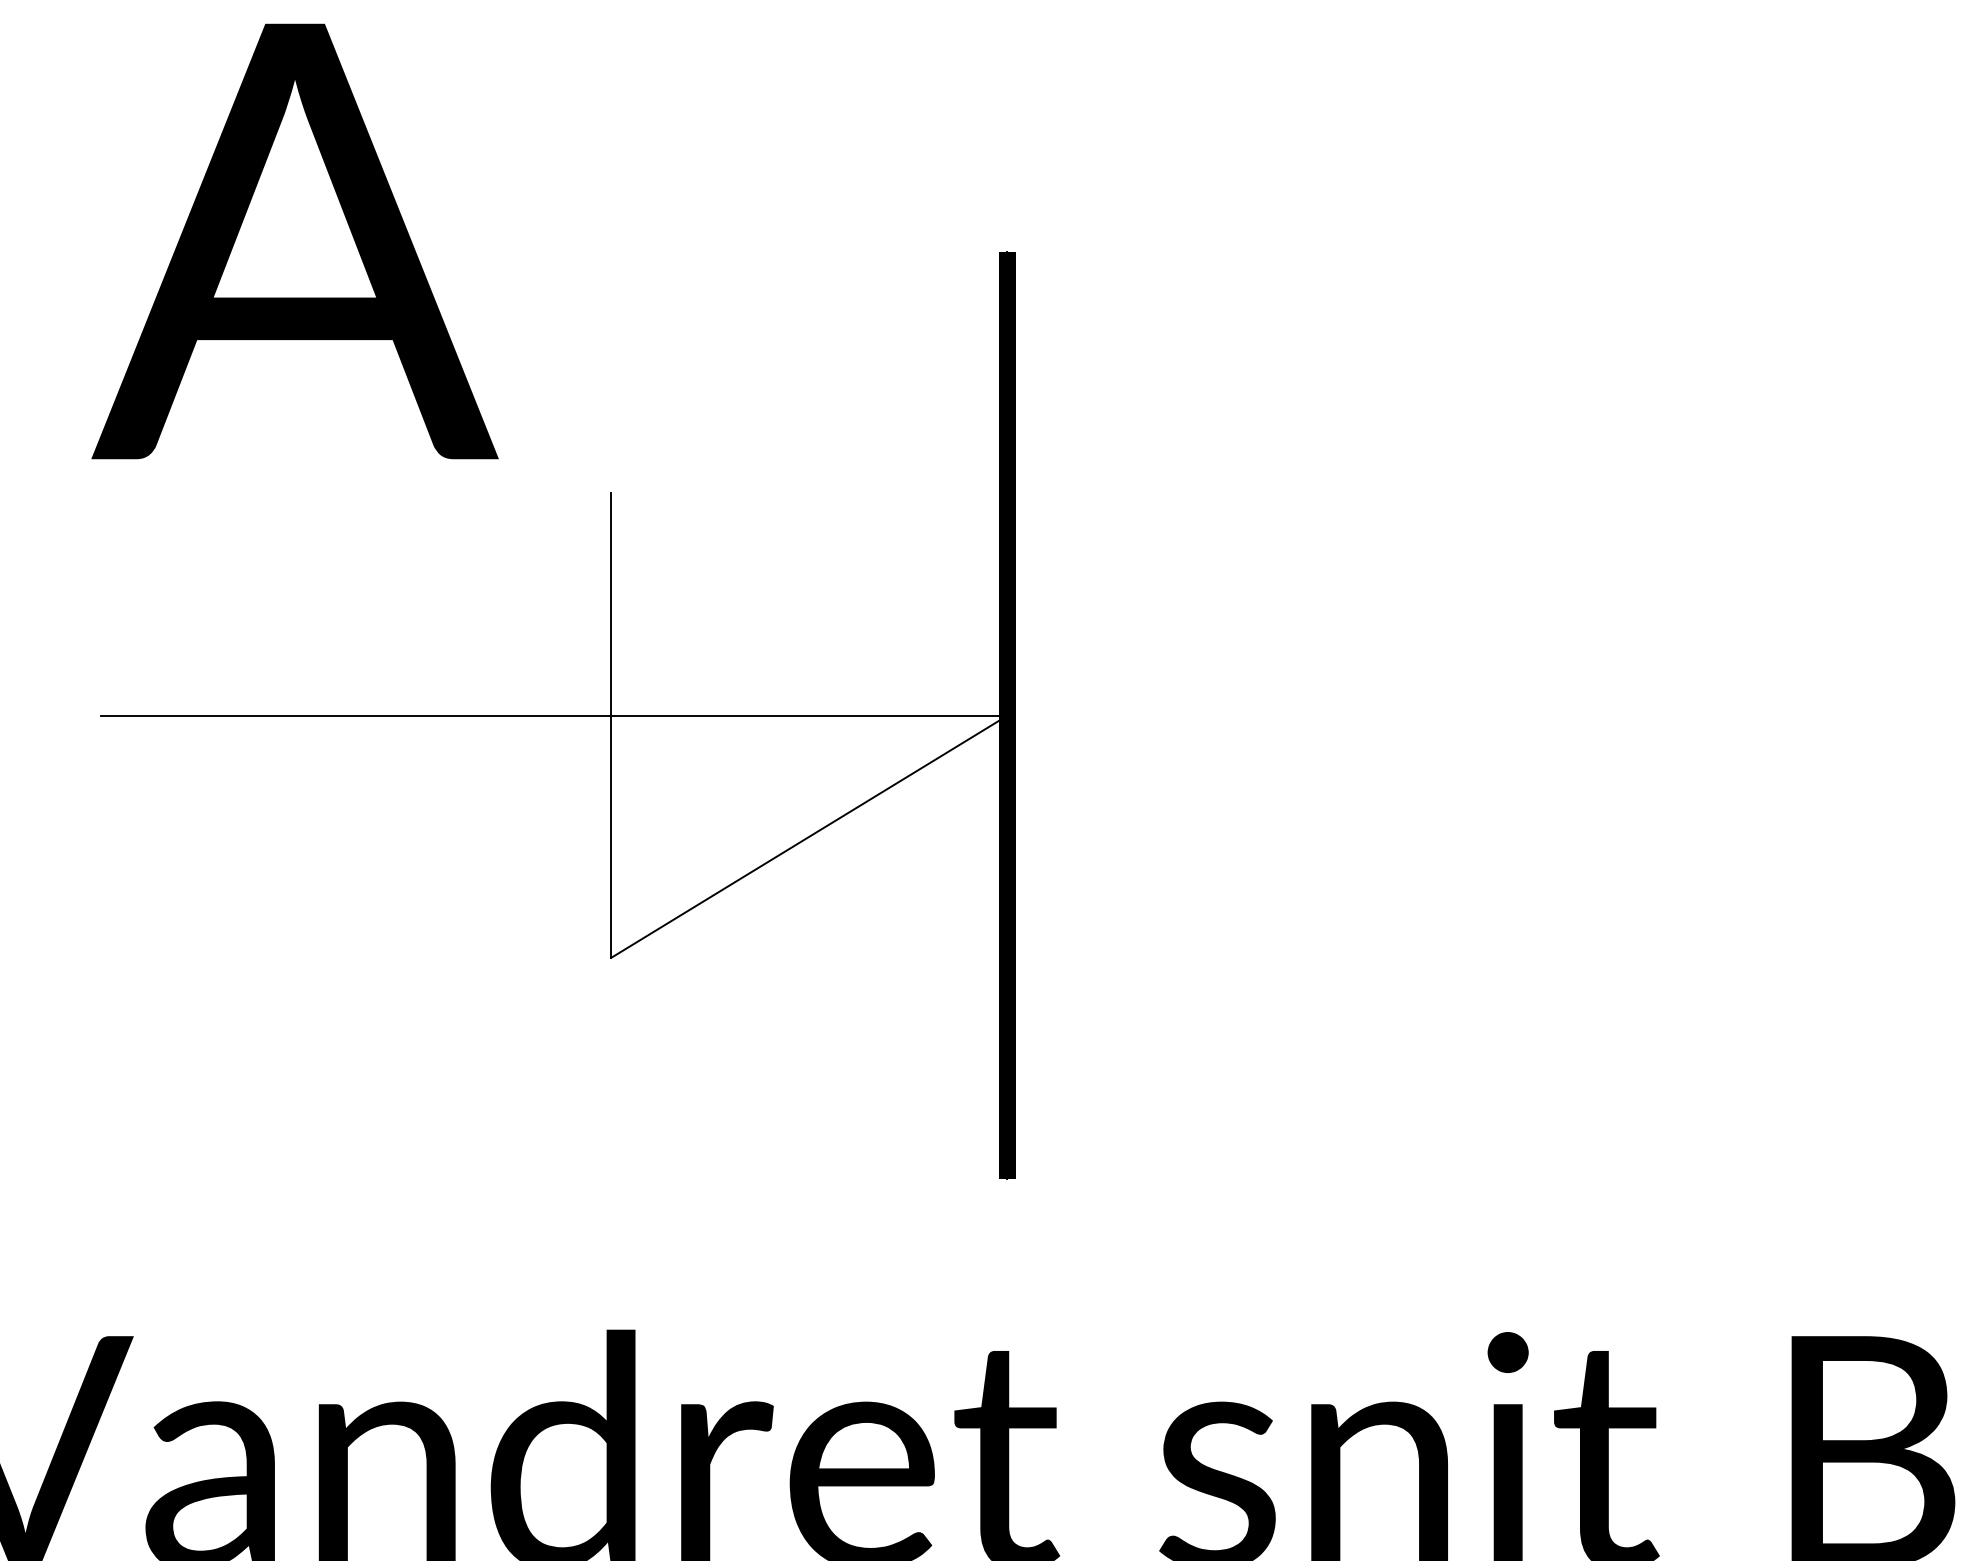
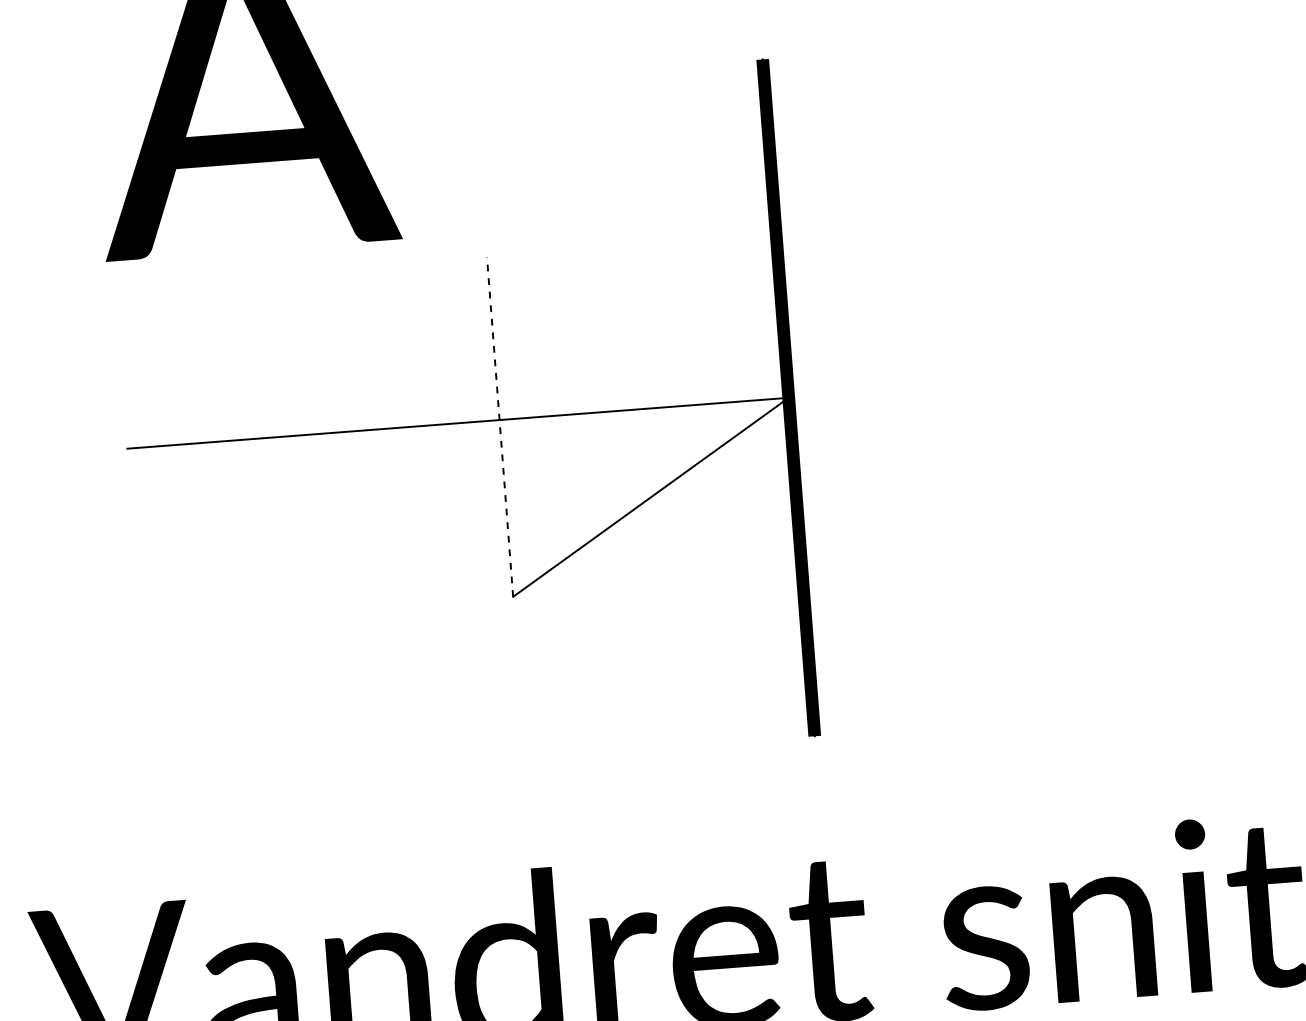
line: (611, 724) -> (500, 426), solid -> dashed

